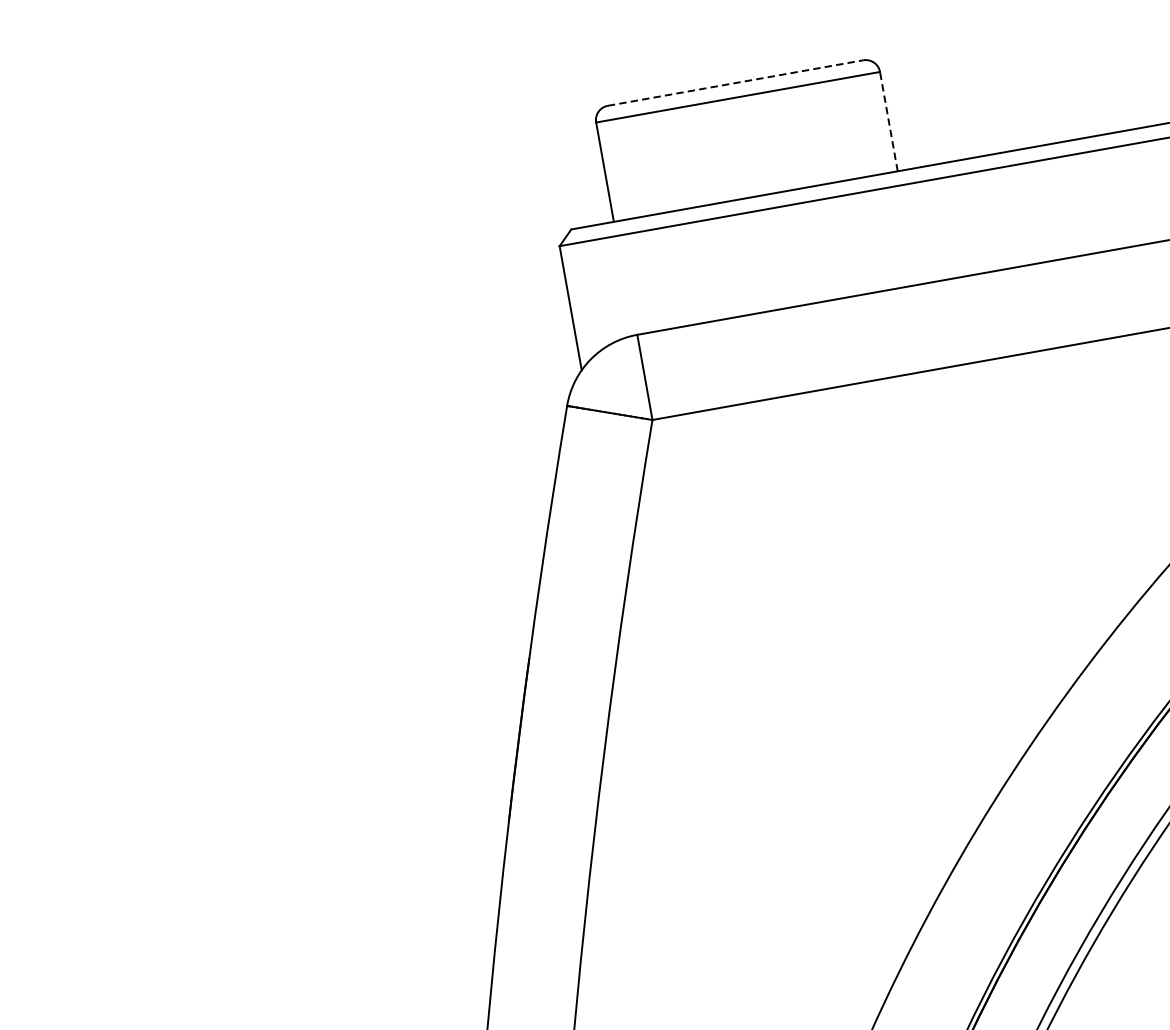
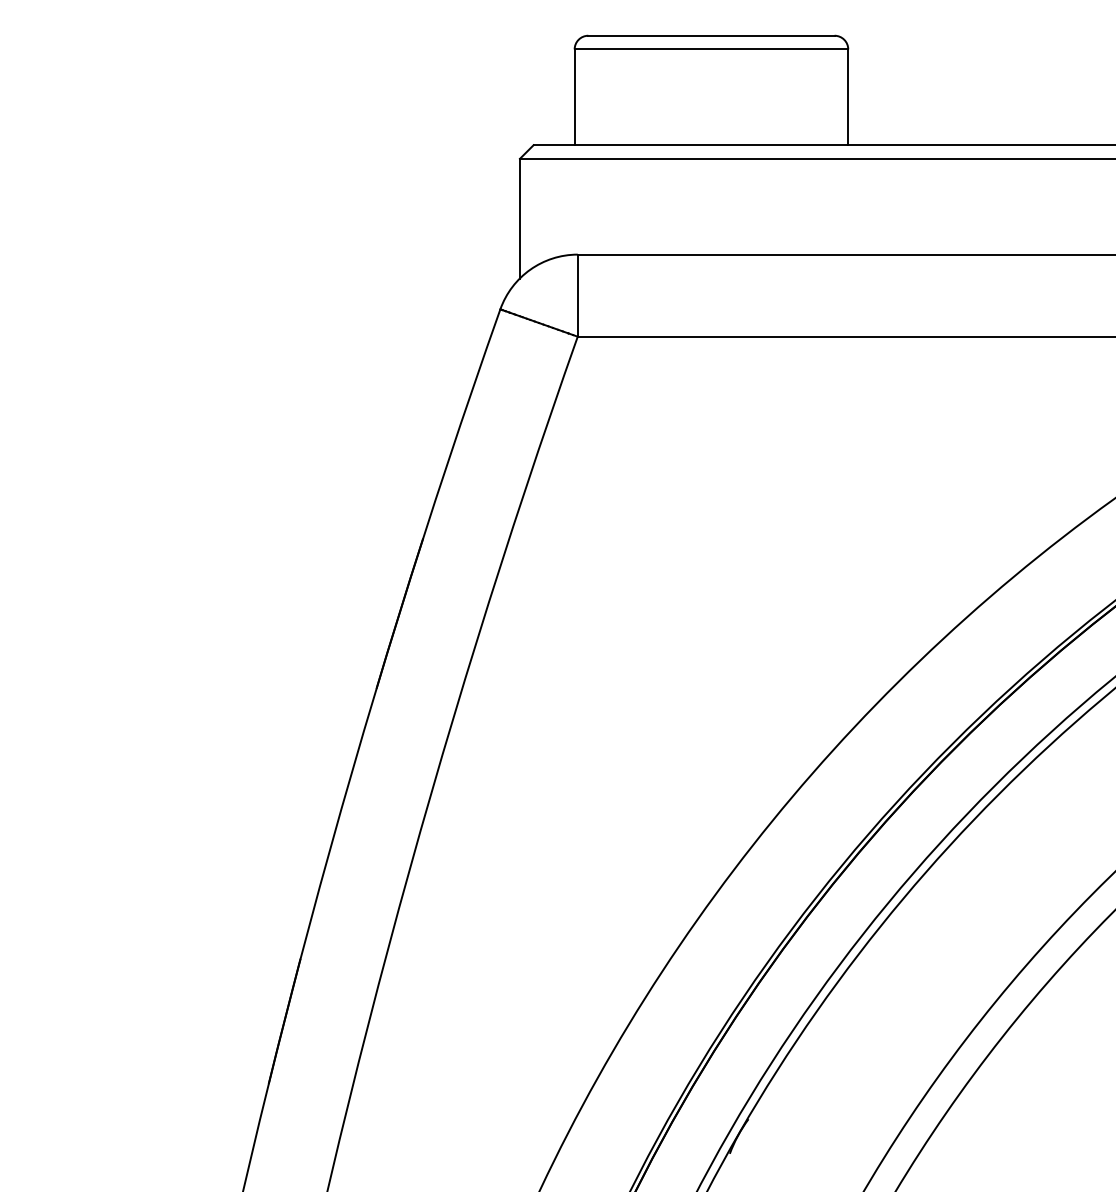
line: (735, 82) -> (711, 35), dashed -> solid
line: (889, 121) -> (848, 97), dashed -> solid

